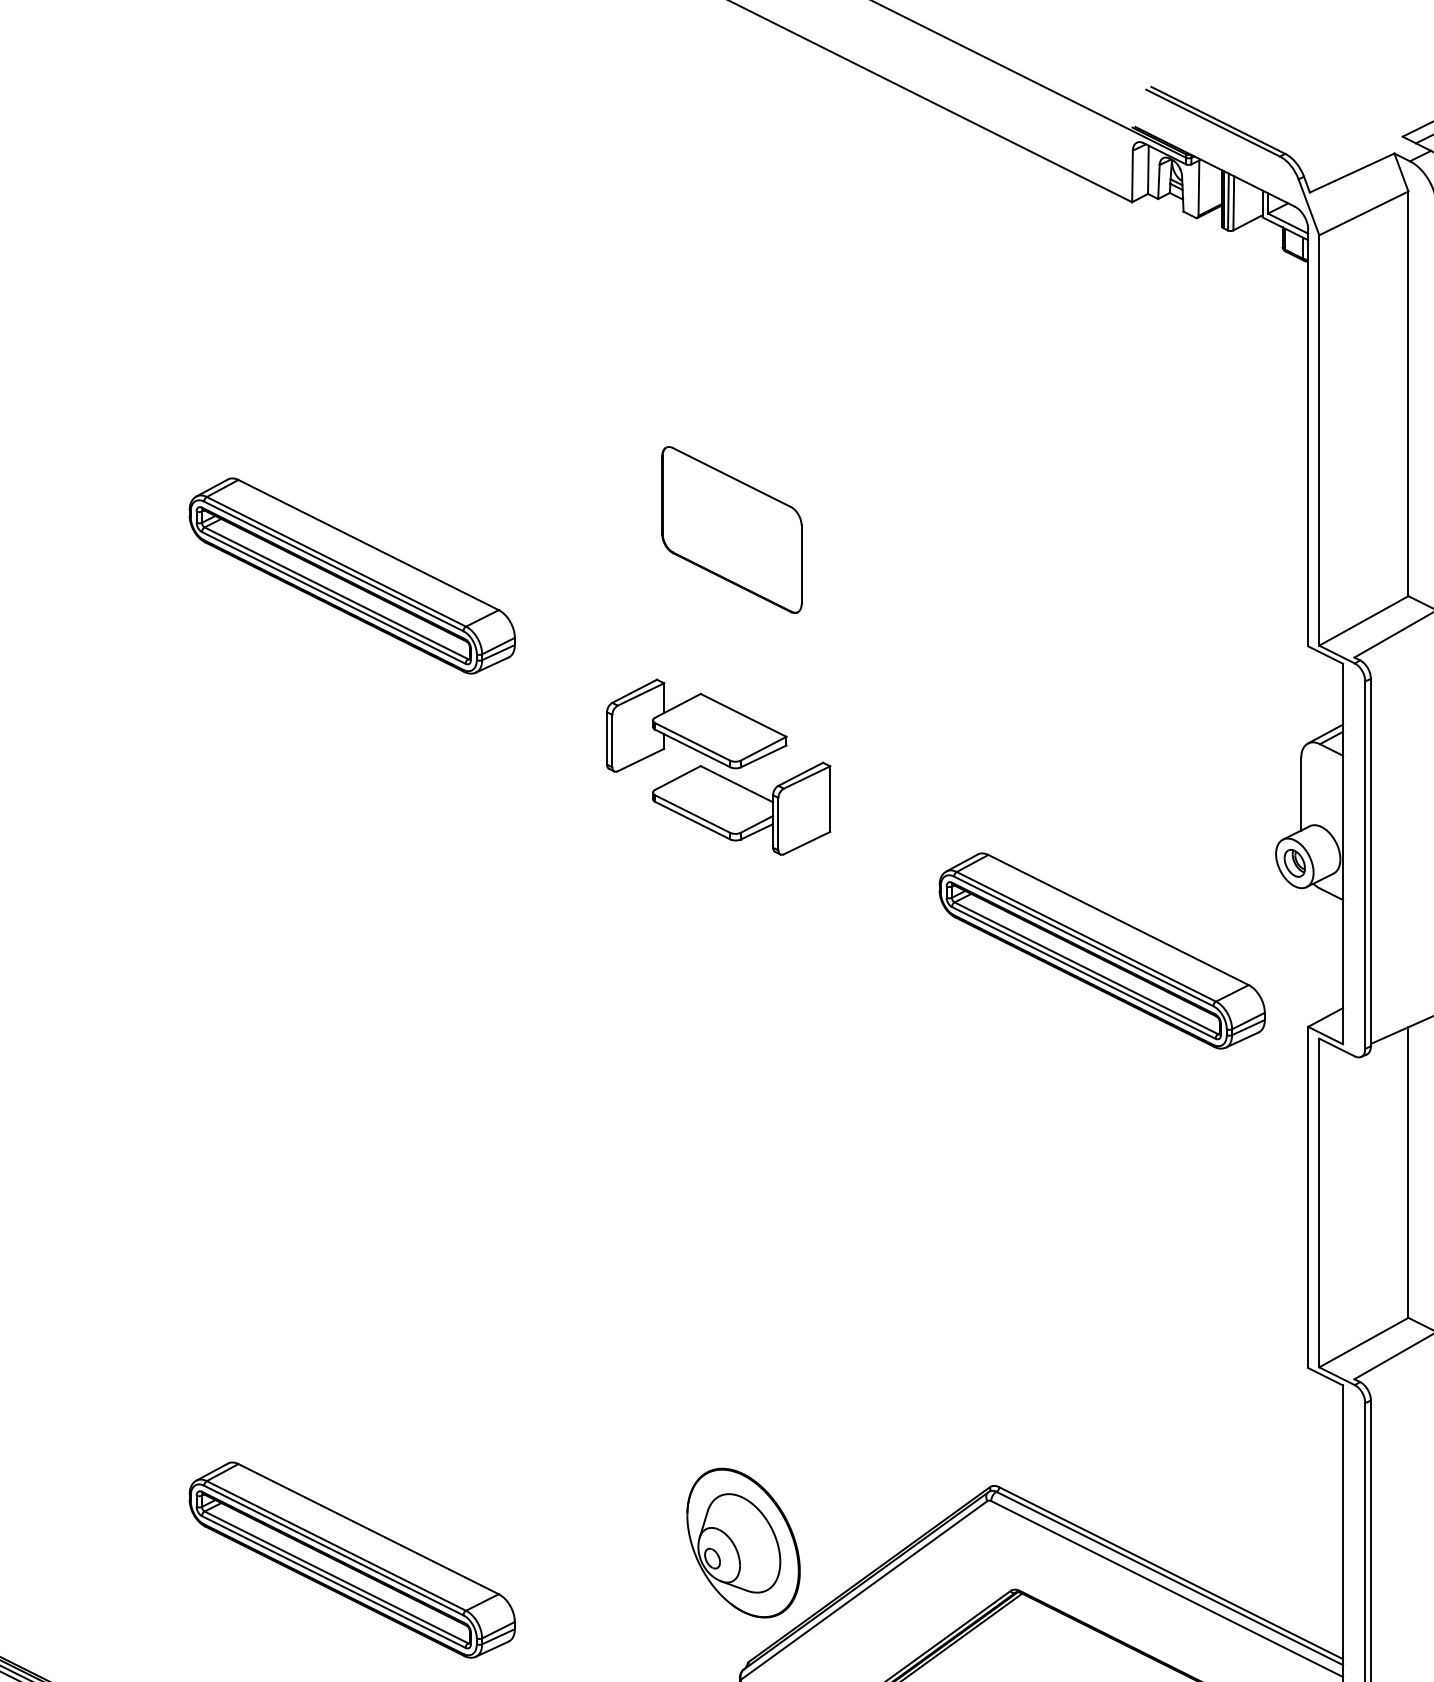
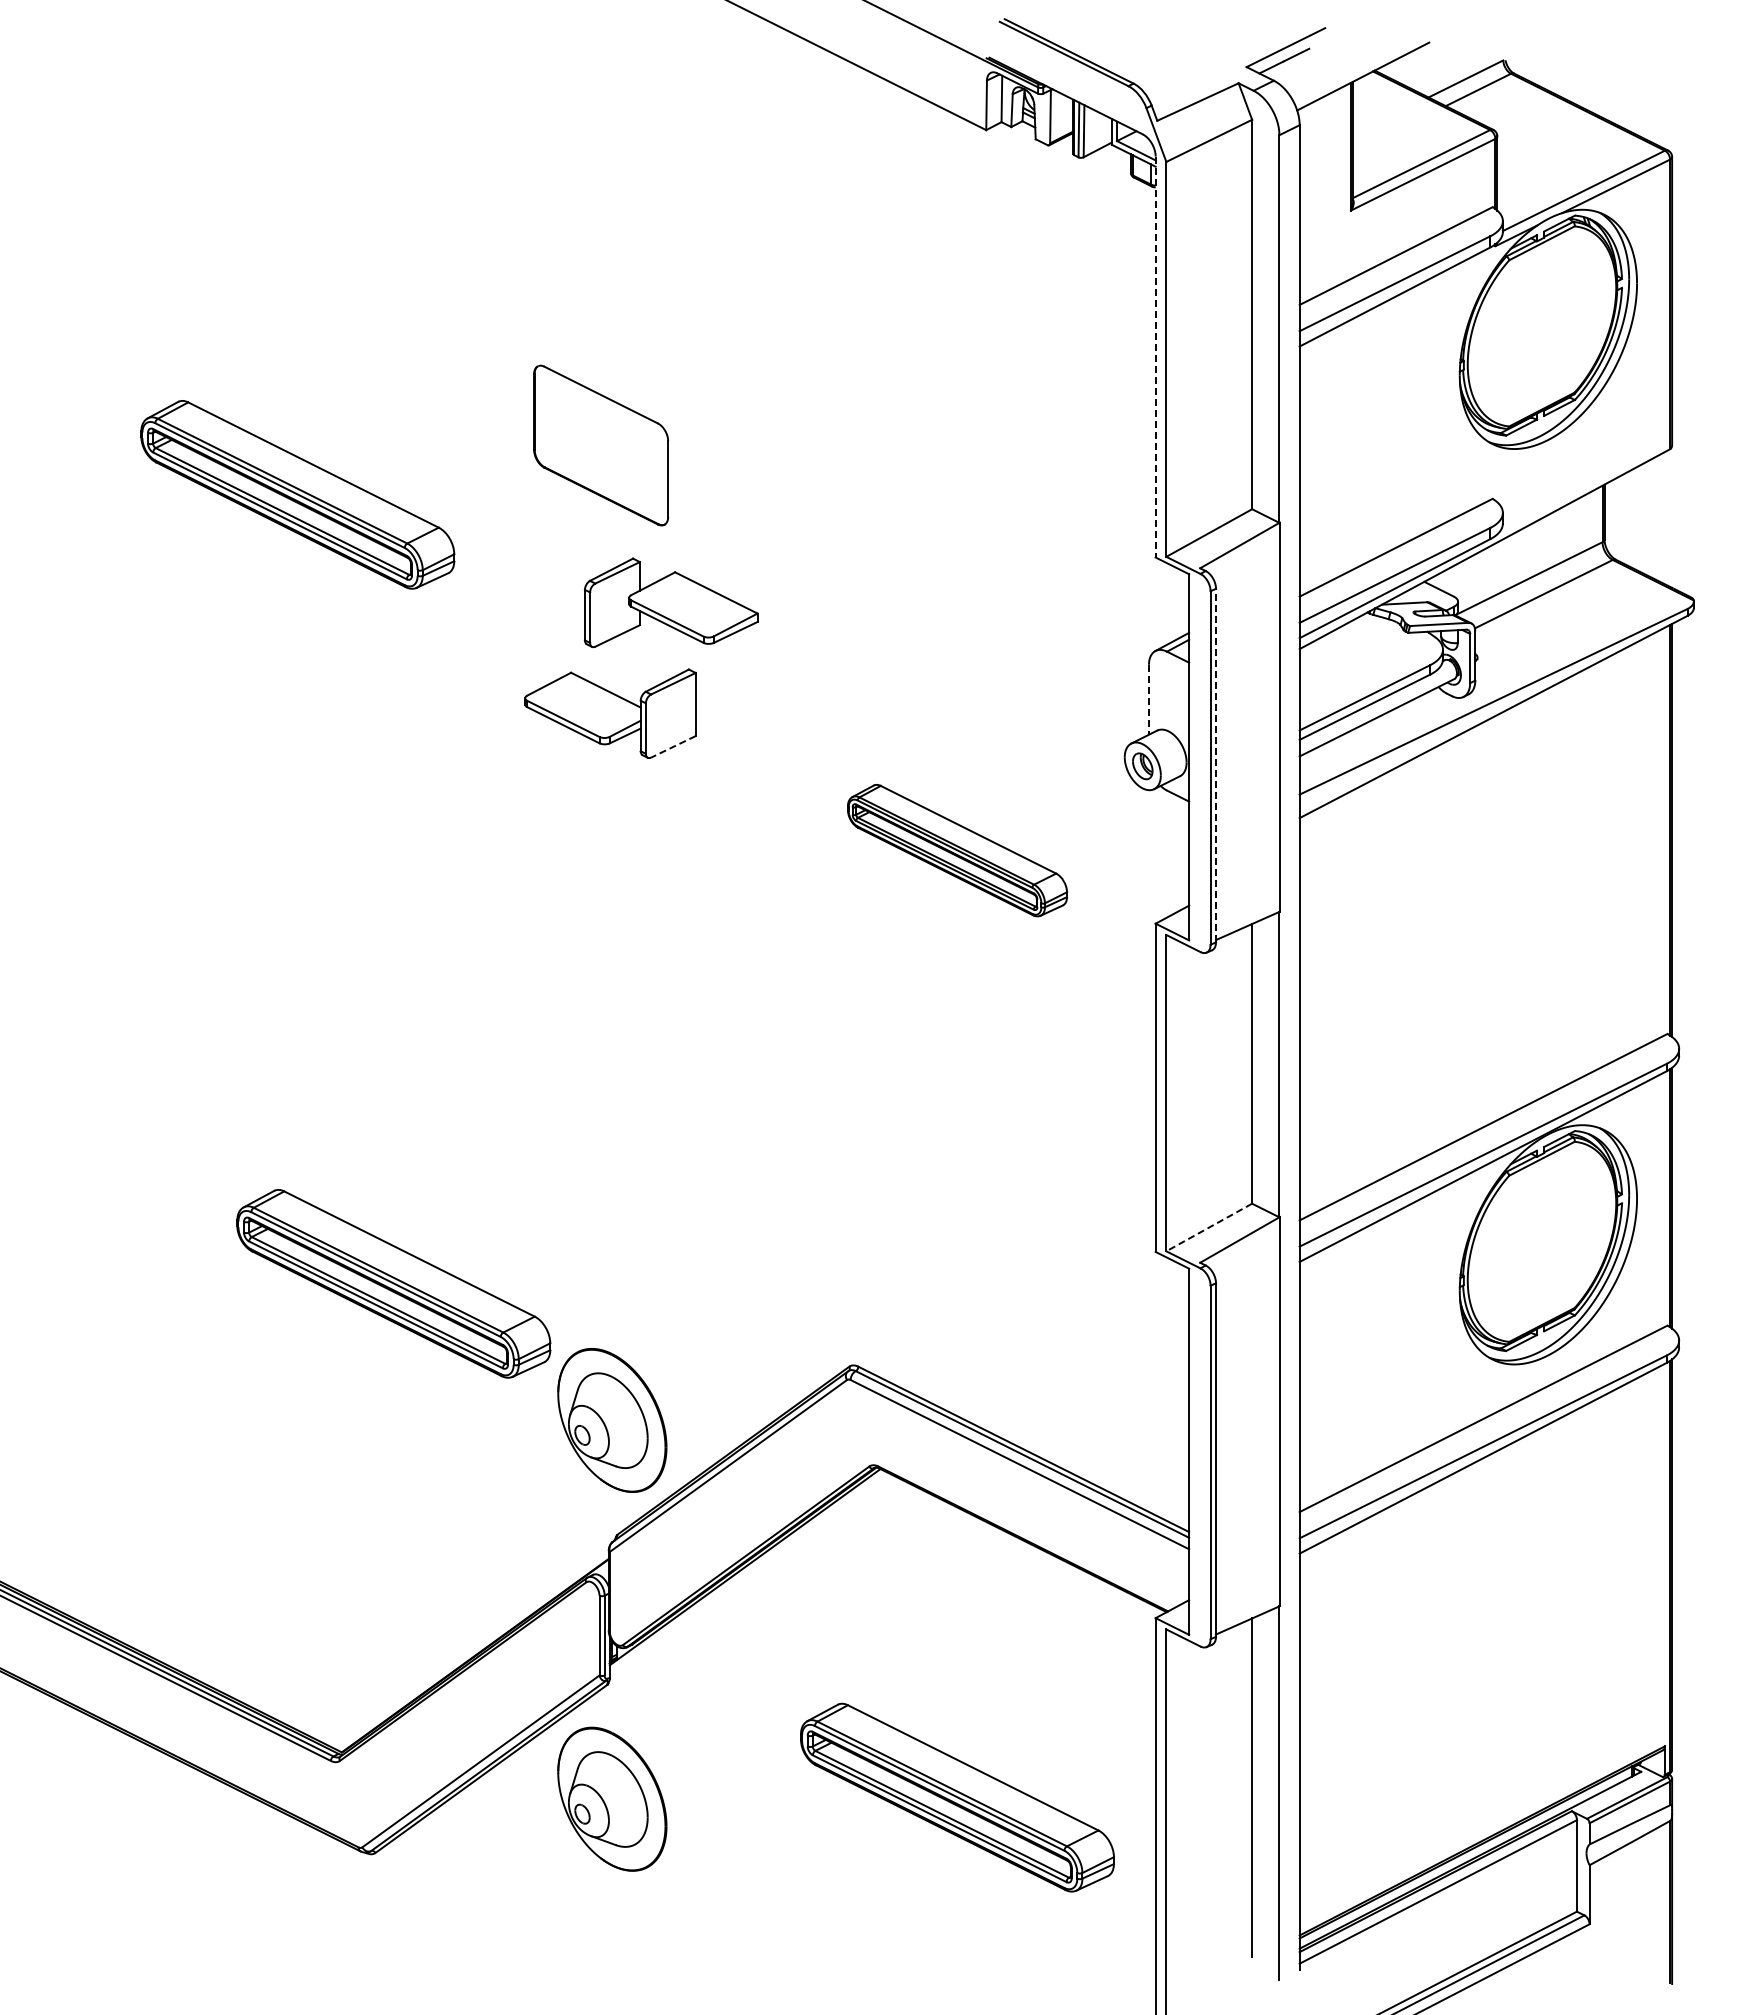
line: (1308, 438) -> (1155, 357), solid -> dashed
part: (351, 575) -> (297, 494), moved
part: (695, 725) -> (670, 602), moved
line: (1300, 793) -> (1148, 699), solid -> dashed
line: (807, 842) -> (673, 746), solid -> dashed
line: (1371, 862) -> (1216, 765), solid -> dashed
part: (1102, 950) -> (957, 850), size x0.7
line: (1363, 1342) -> (1208, 1227), solid -> dashed
part: (351, 1559) -> (393, 1283), moved

